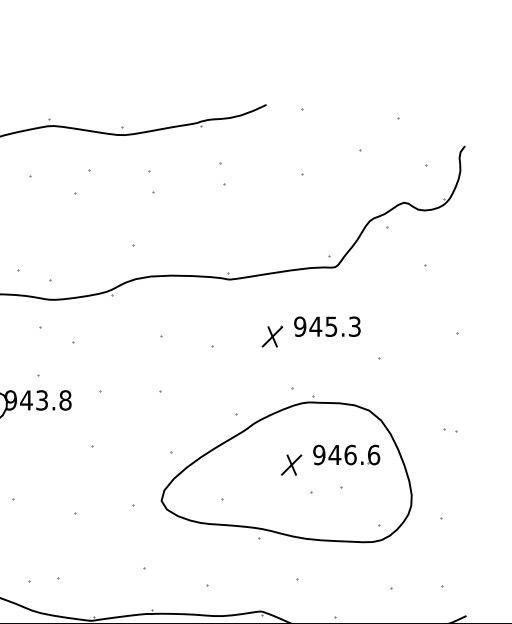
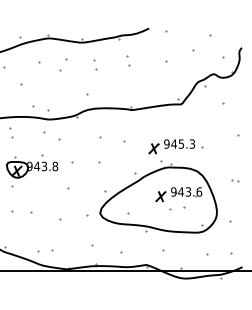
part: (310, 331) -> (171, 146), moved
text: (350, 453) -> (188, 191), 946.6 -> 943.6

